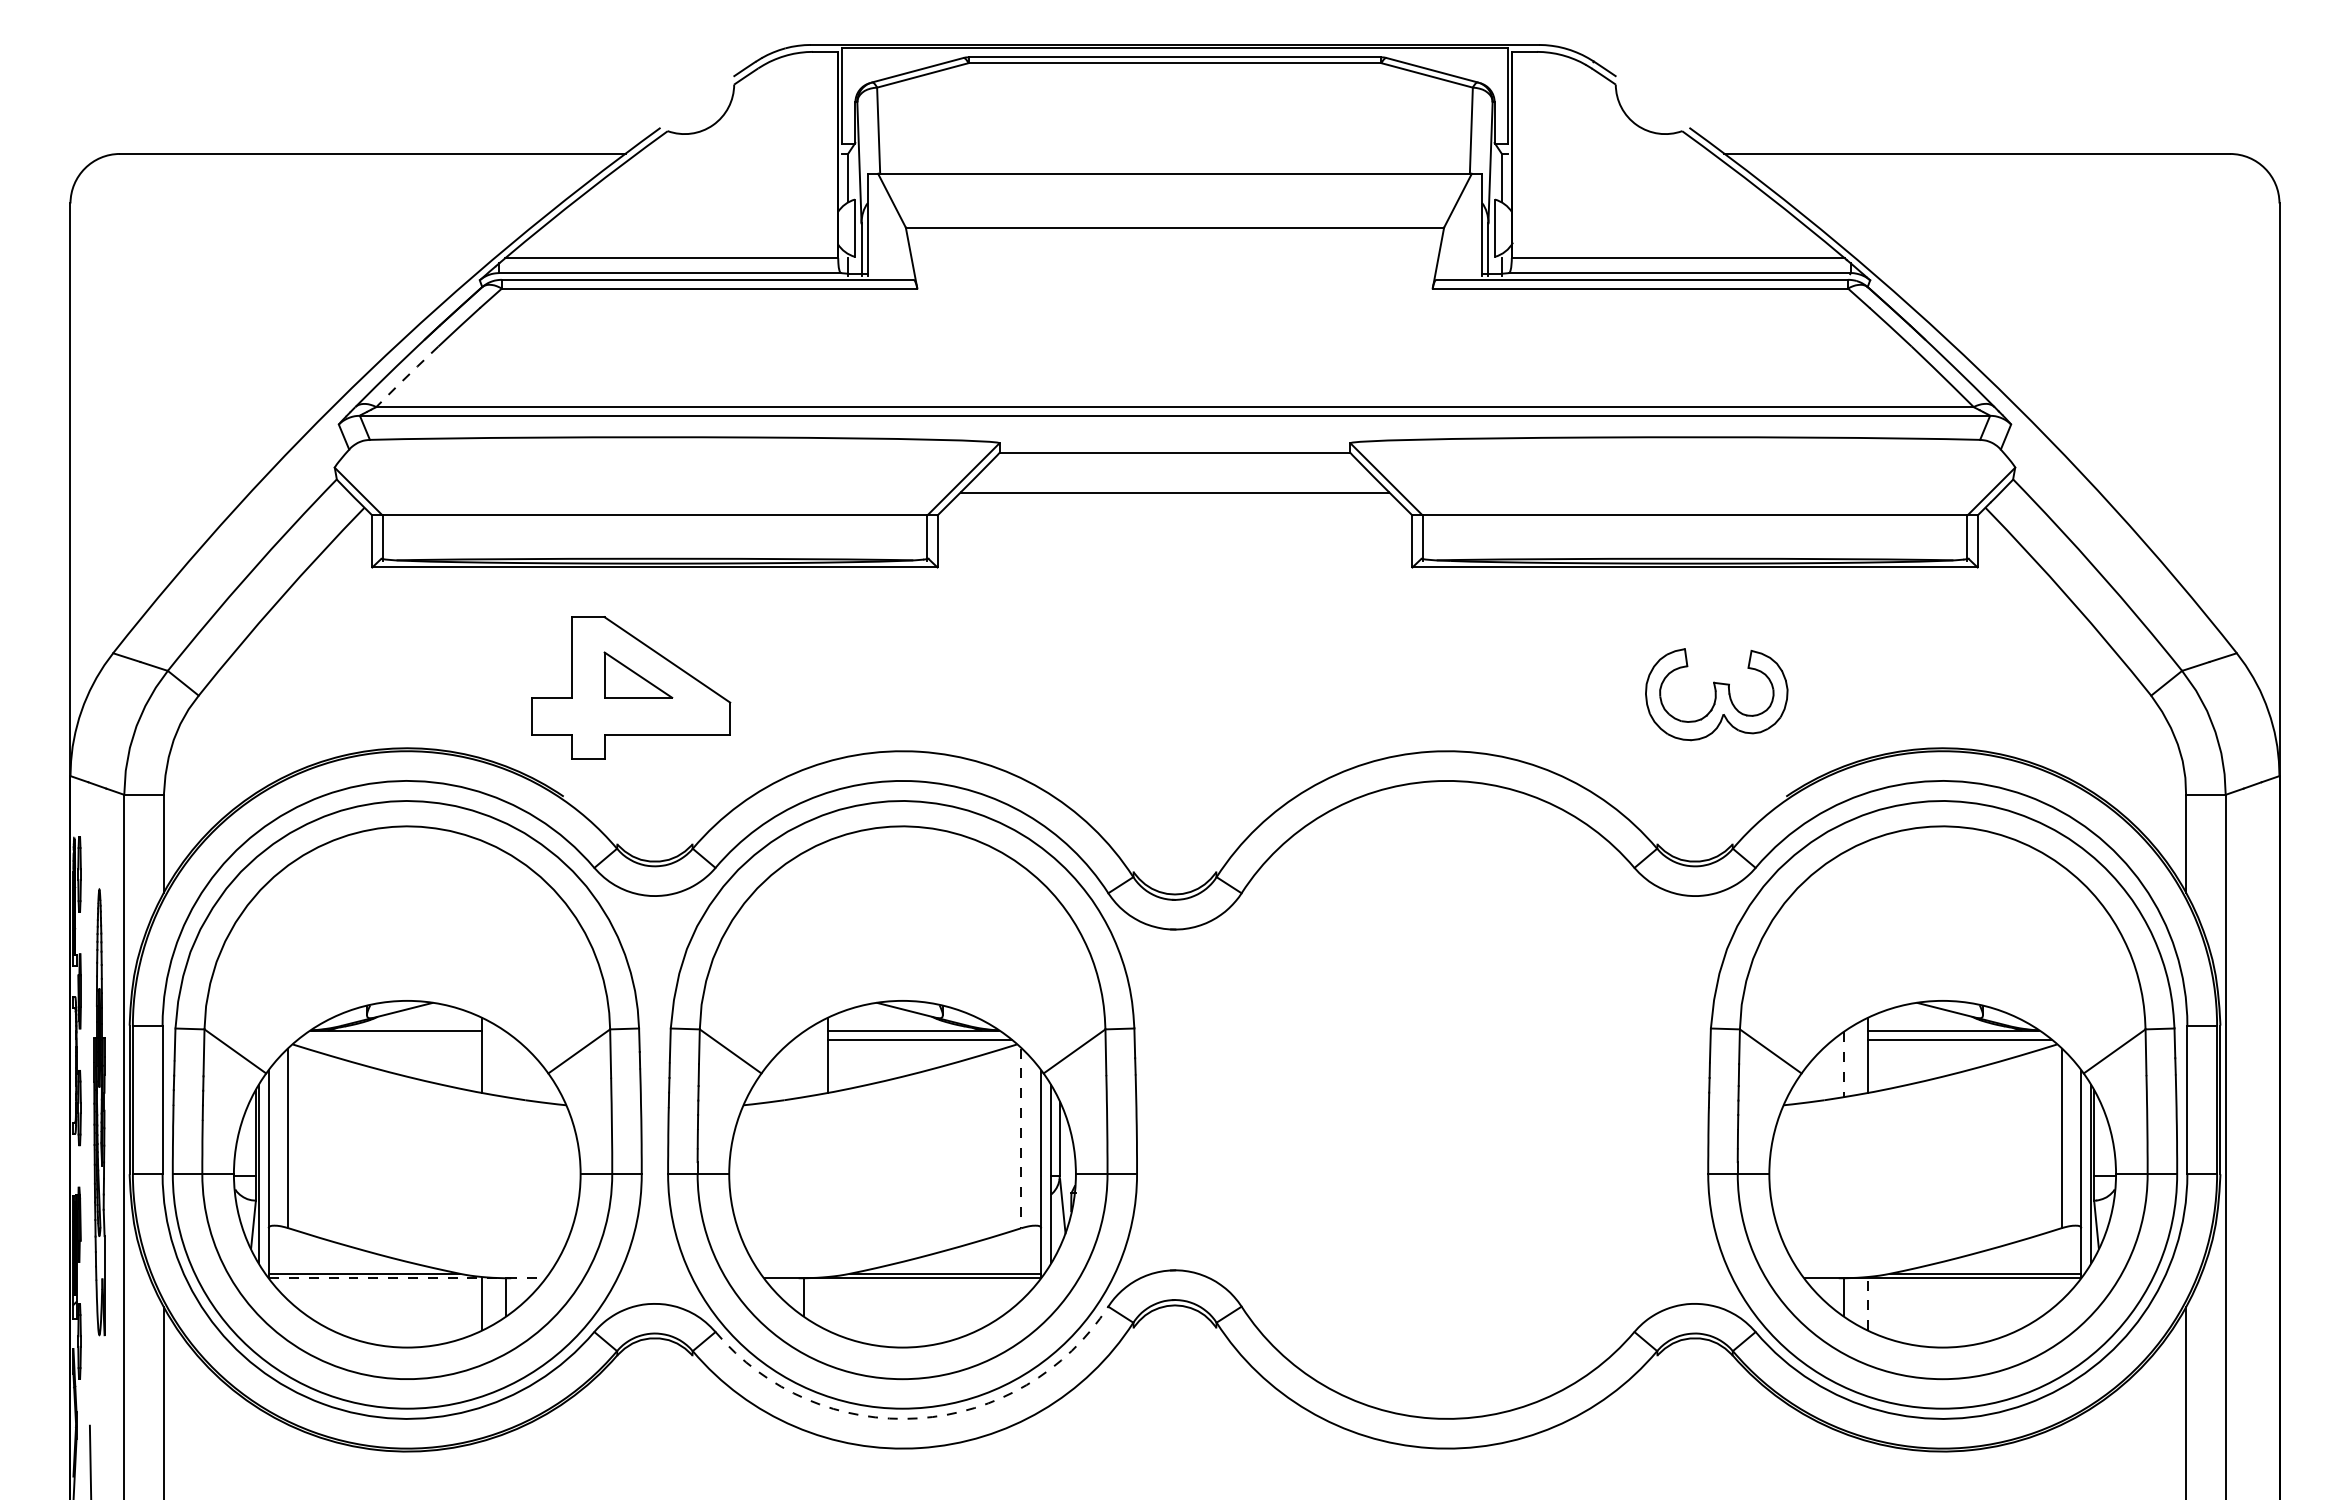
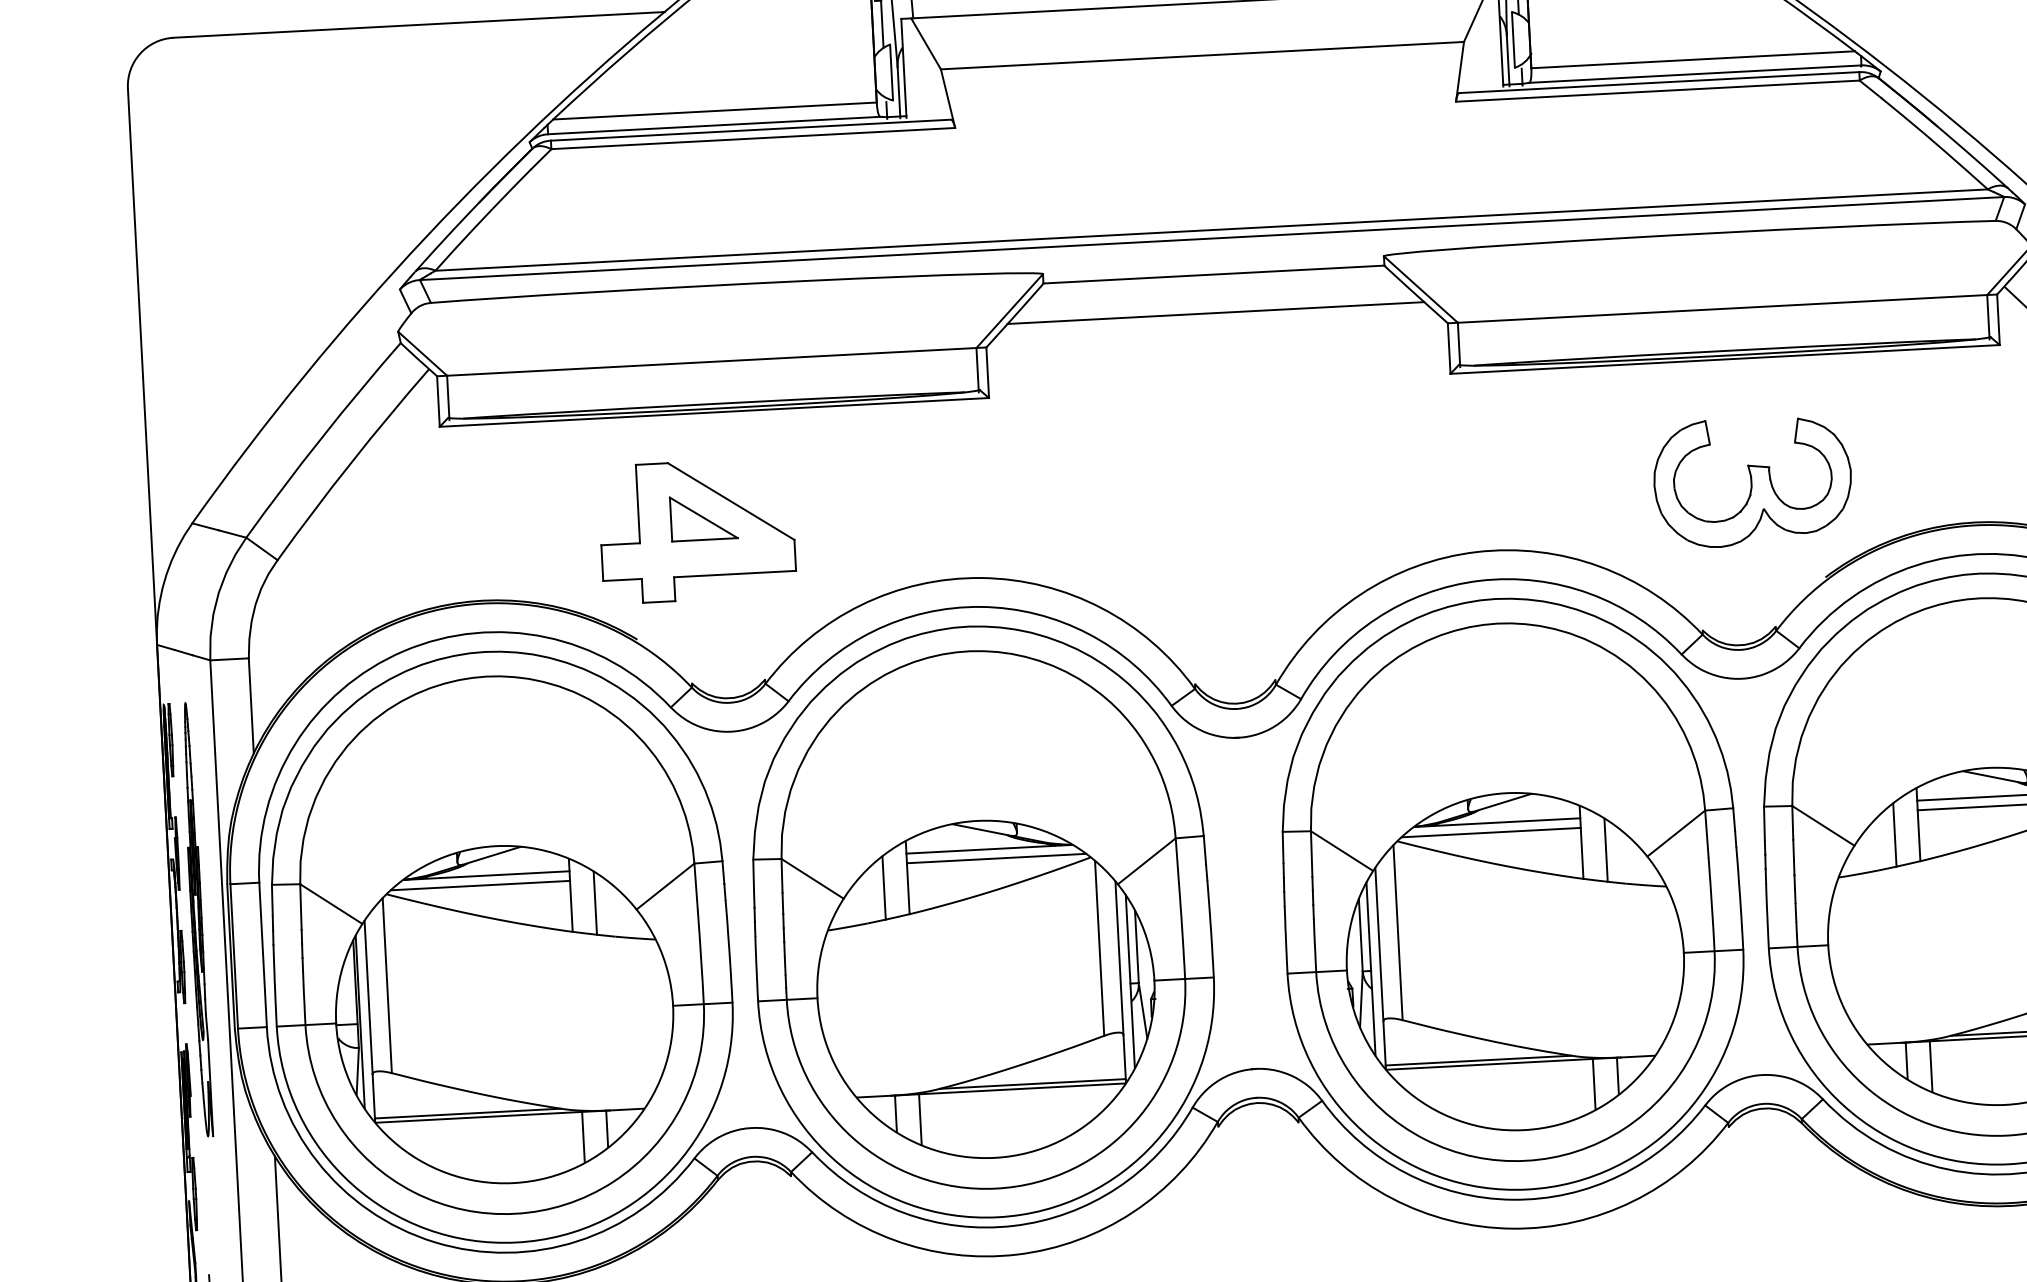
line: (406, 376) -> (463, 239), dashed -> solid
part: (1716, 694) -> (1752, 481), size x1.43
line: (389, 1040) -> (480, 885), added
line: (506, 1064) -> (595, 902), added
line: (803, 1064) -> (884, 887), added
line: (1843, 1065) -> (1894, 835), dashed -> solid
part: (1447, 1104) -> (1511, 893), added
part: (99, 1112) -> (196, 919), moved
line: (1021, 1138) -> (1099, 948), dashed -> solid
line: (407, 1278) -> (510, 1115), dashed -> solid
line: (828, 1304) -> (920, 1119), added
line: (1868, 1304) -> (1931, 1066), dashed -> solid
arc: (918, 1418) -> (1013, 1225), dashed -> solid

